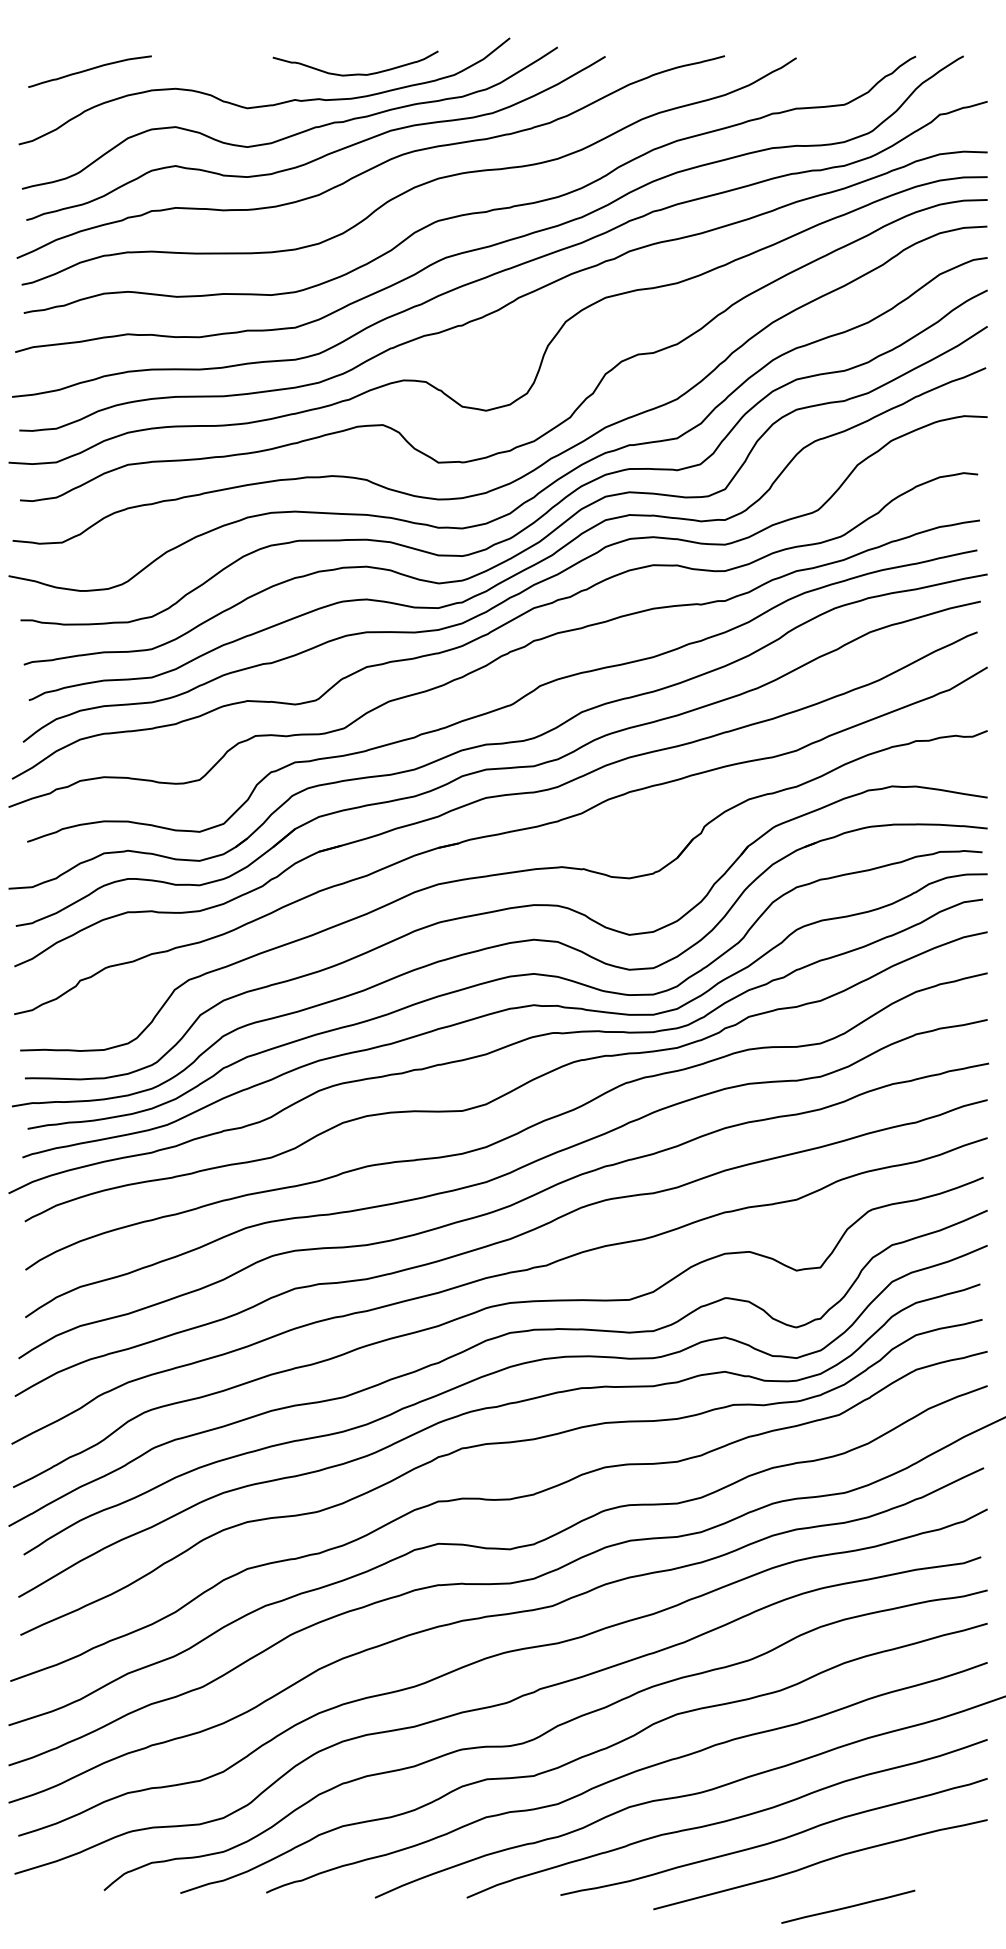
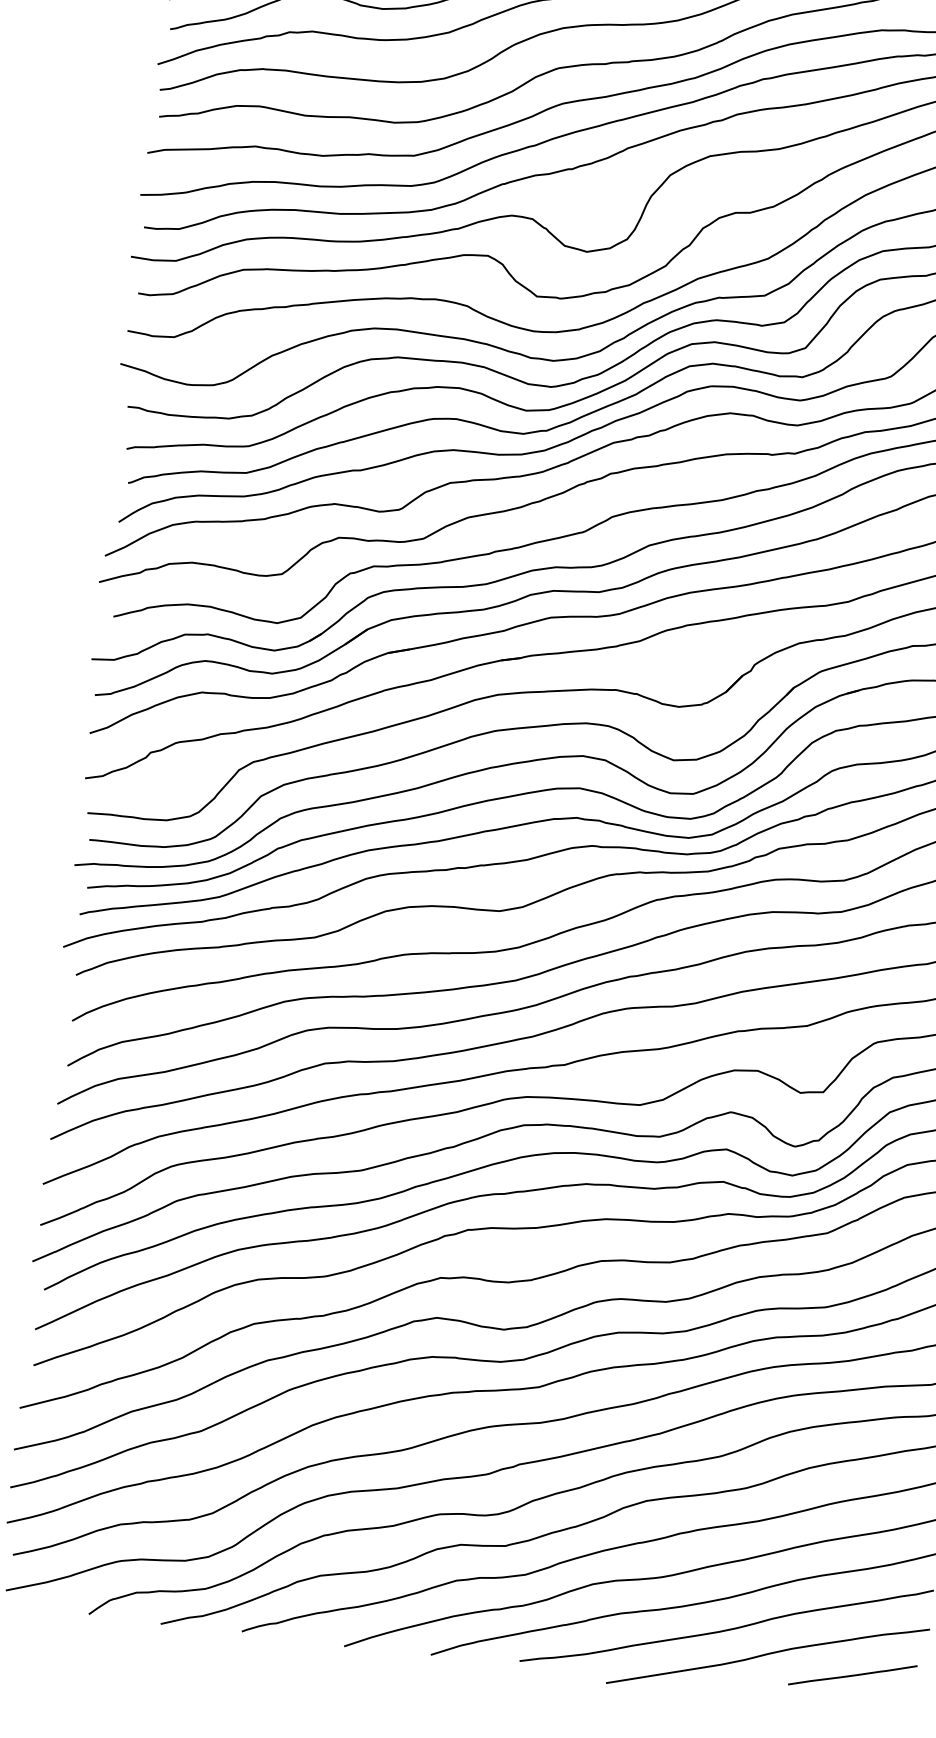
line: (848, 1906) -> (853, 1674), moved

